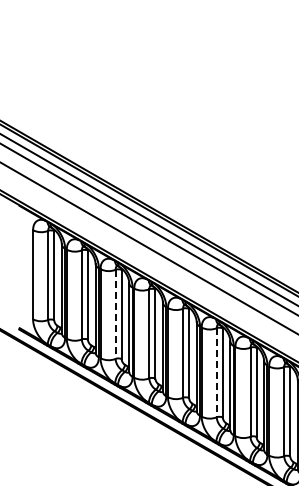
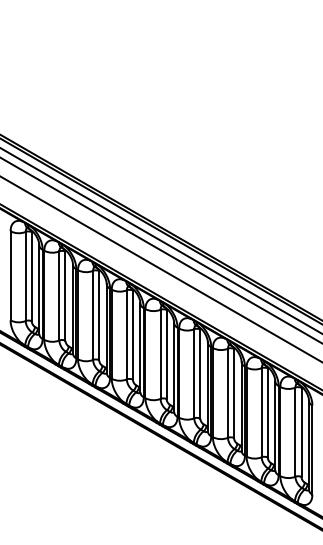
line: (116, 314) -> (93, 315), dashed -> solid
line: (217, 372) -> (194, 373), dashed -> solid

